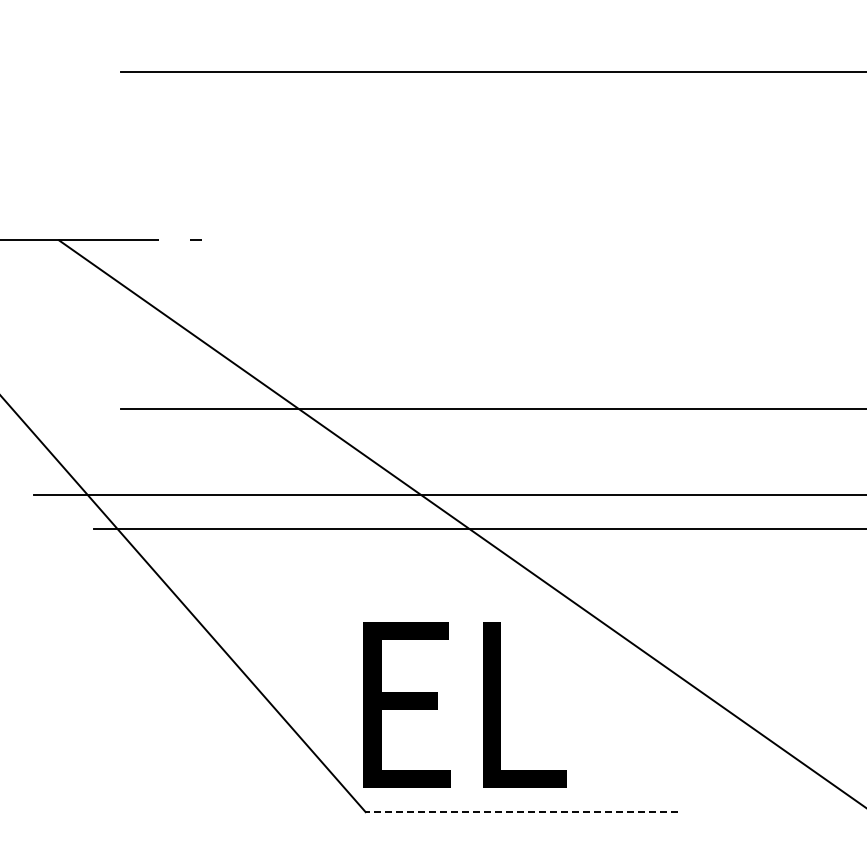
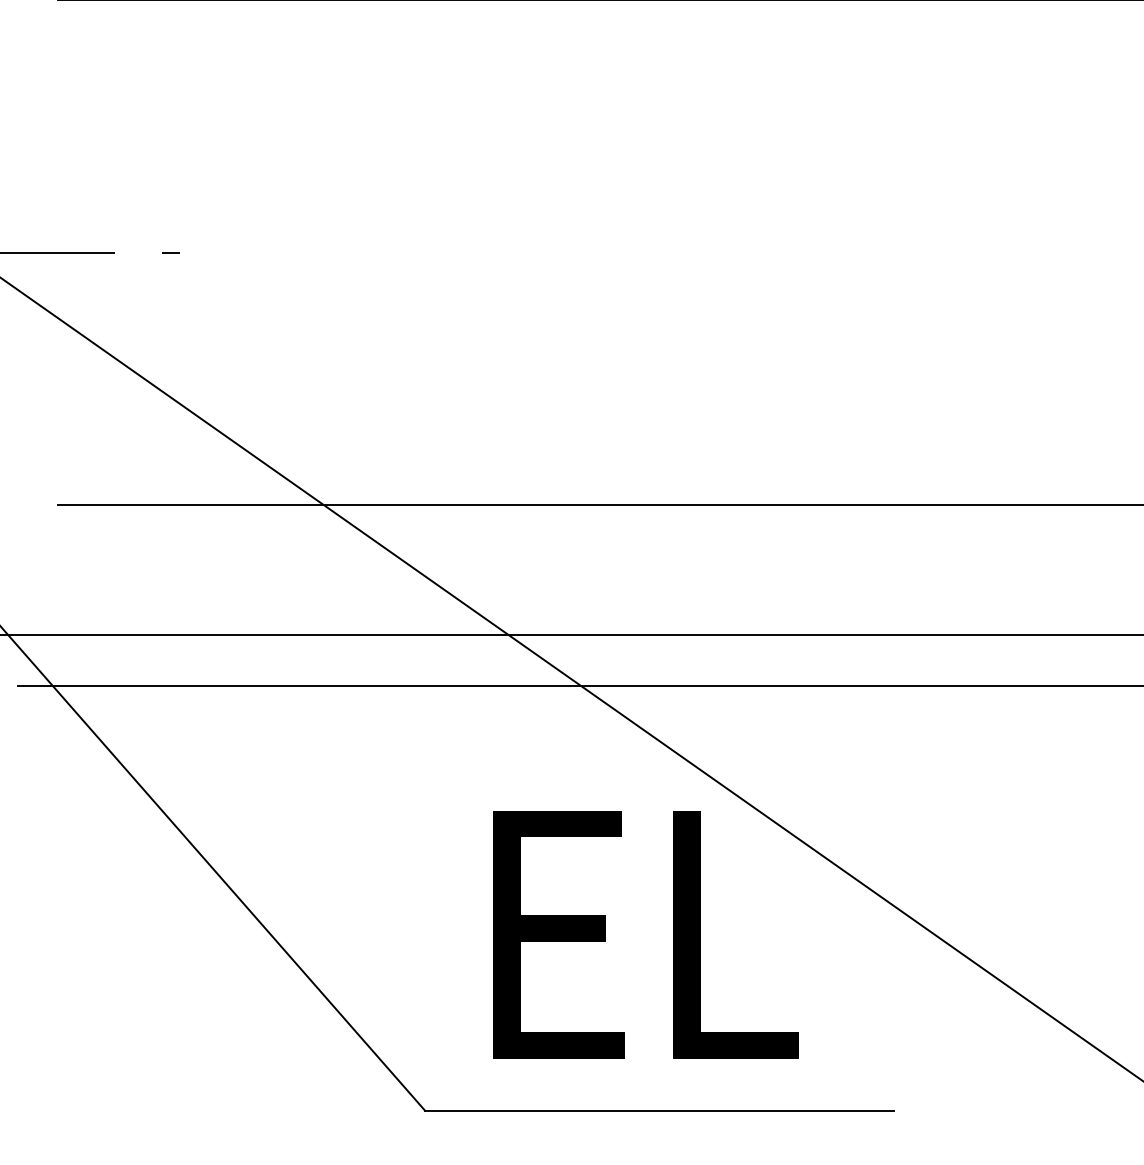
text: (464, 704) -> (645, 934), moved
line: (521, 812) -> (659, 1111), dashed -> solid

